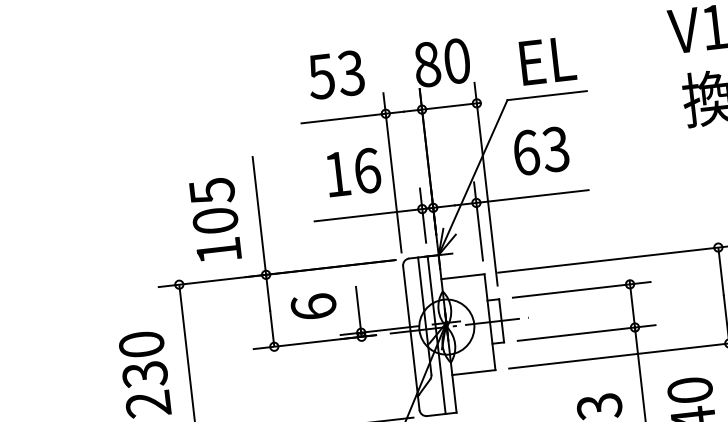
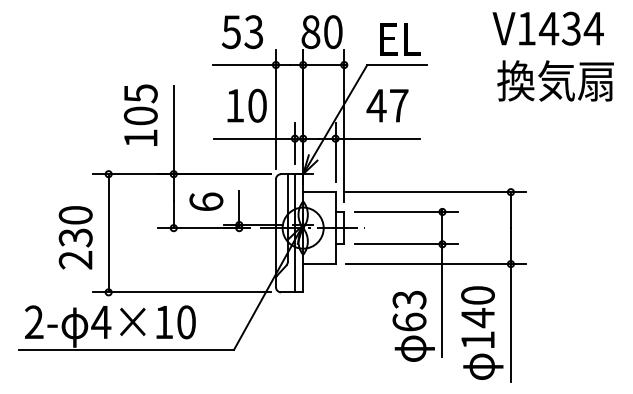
text: (540, 150) -> (387, 105), 63 -> 47
text: (367, 170) -> (257, 105), 16 -> 10
text: (214, 218) -> (140, 114), moved

